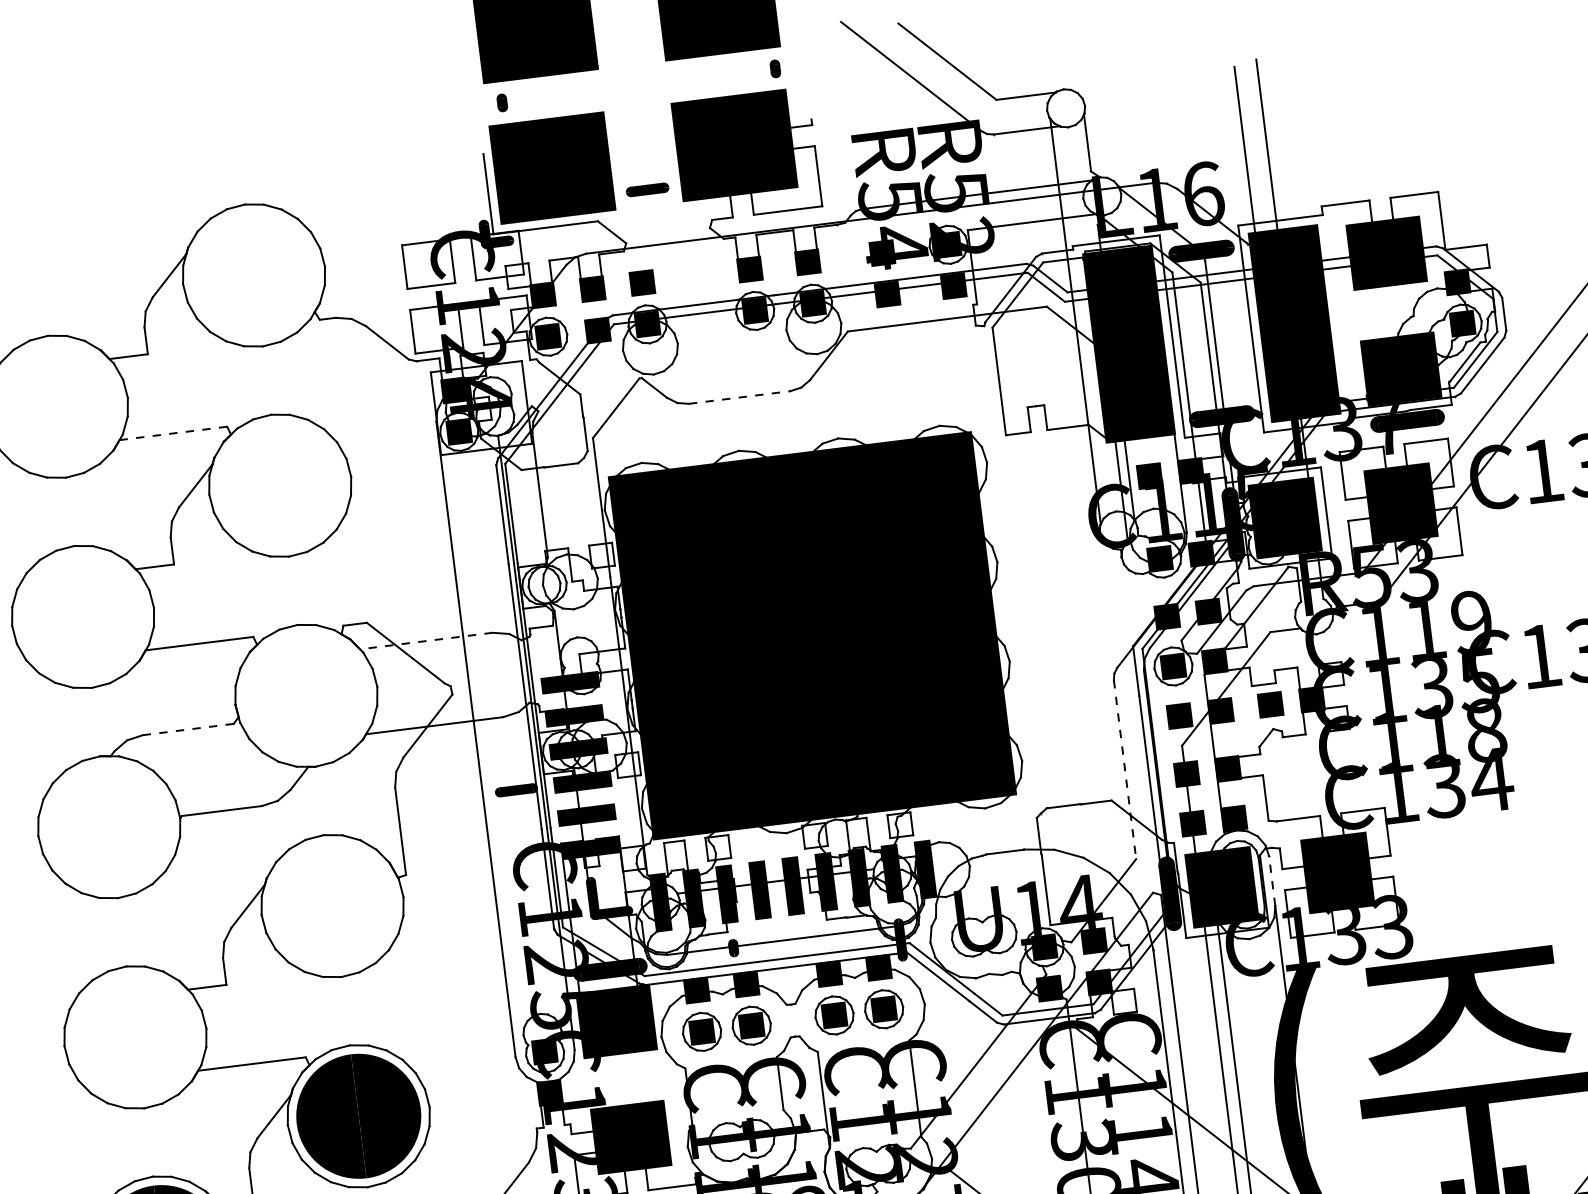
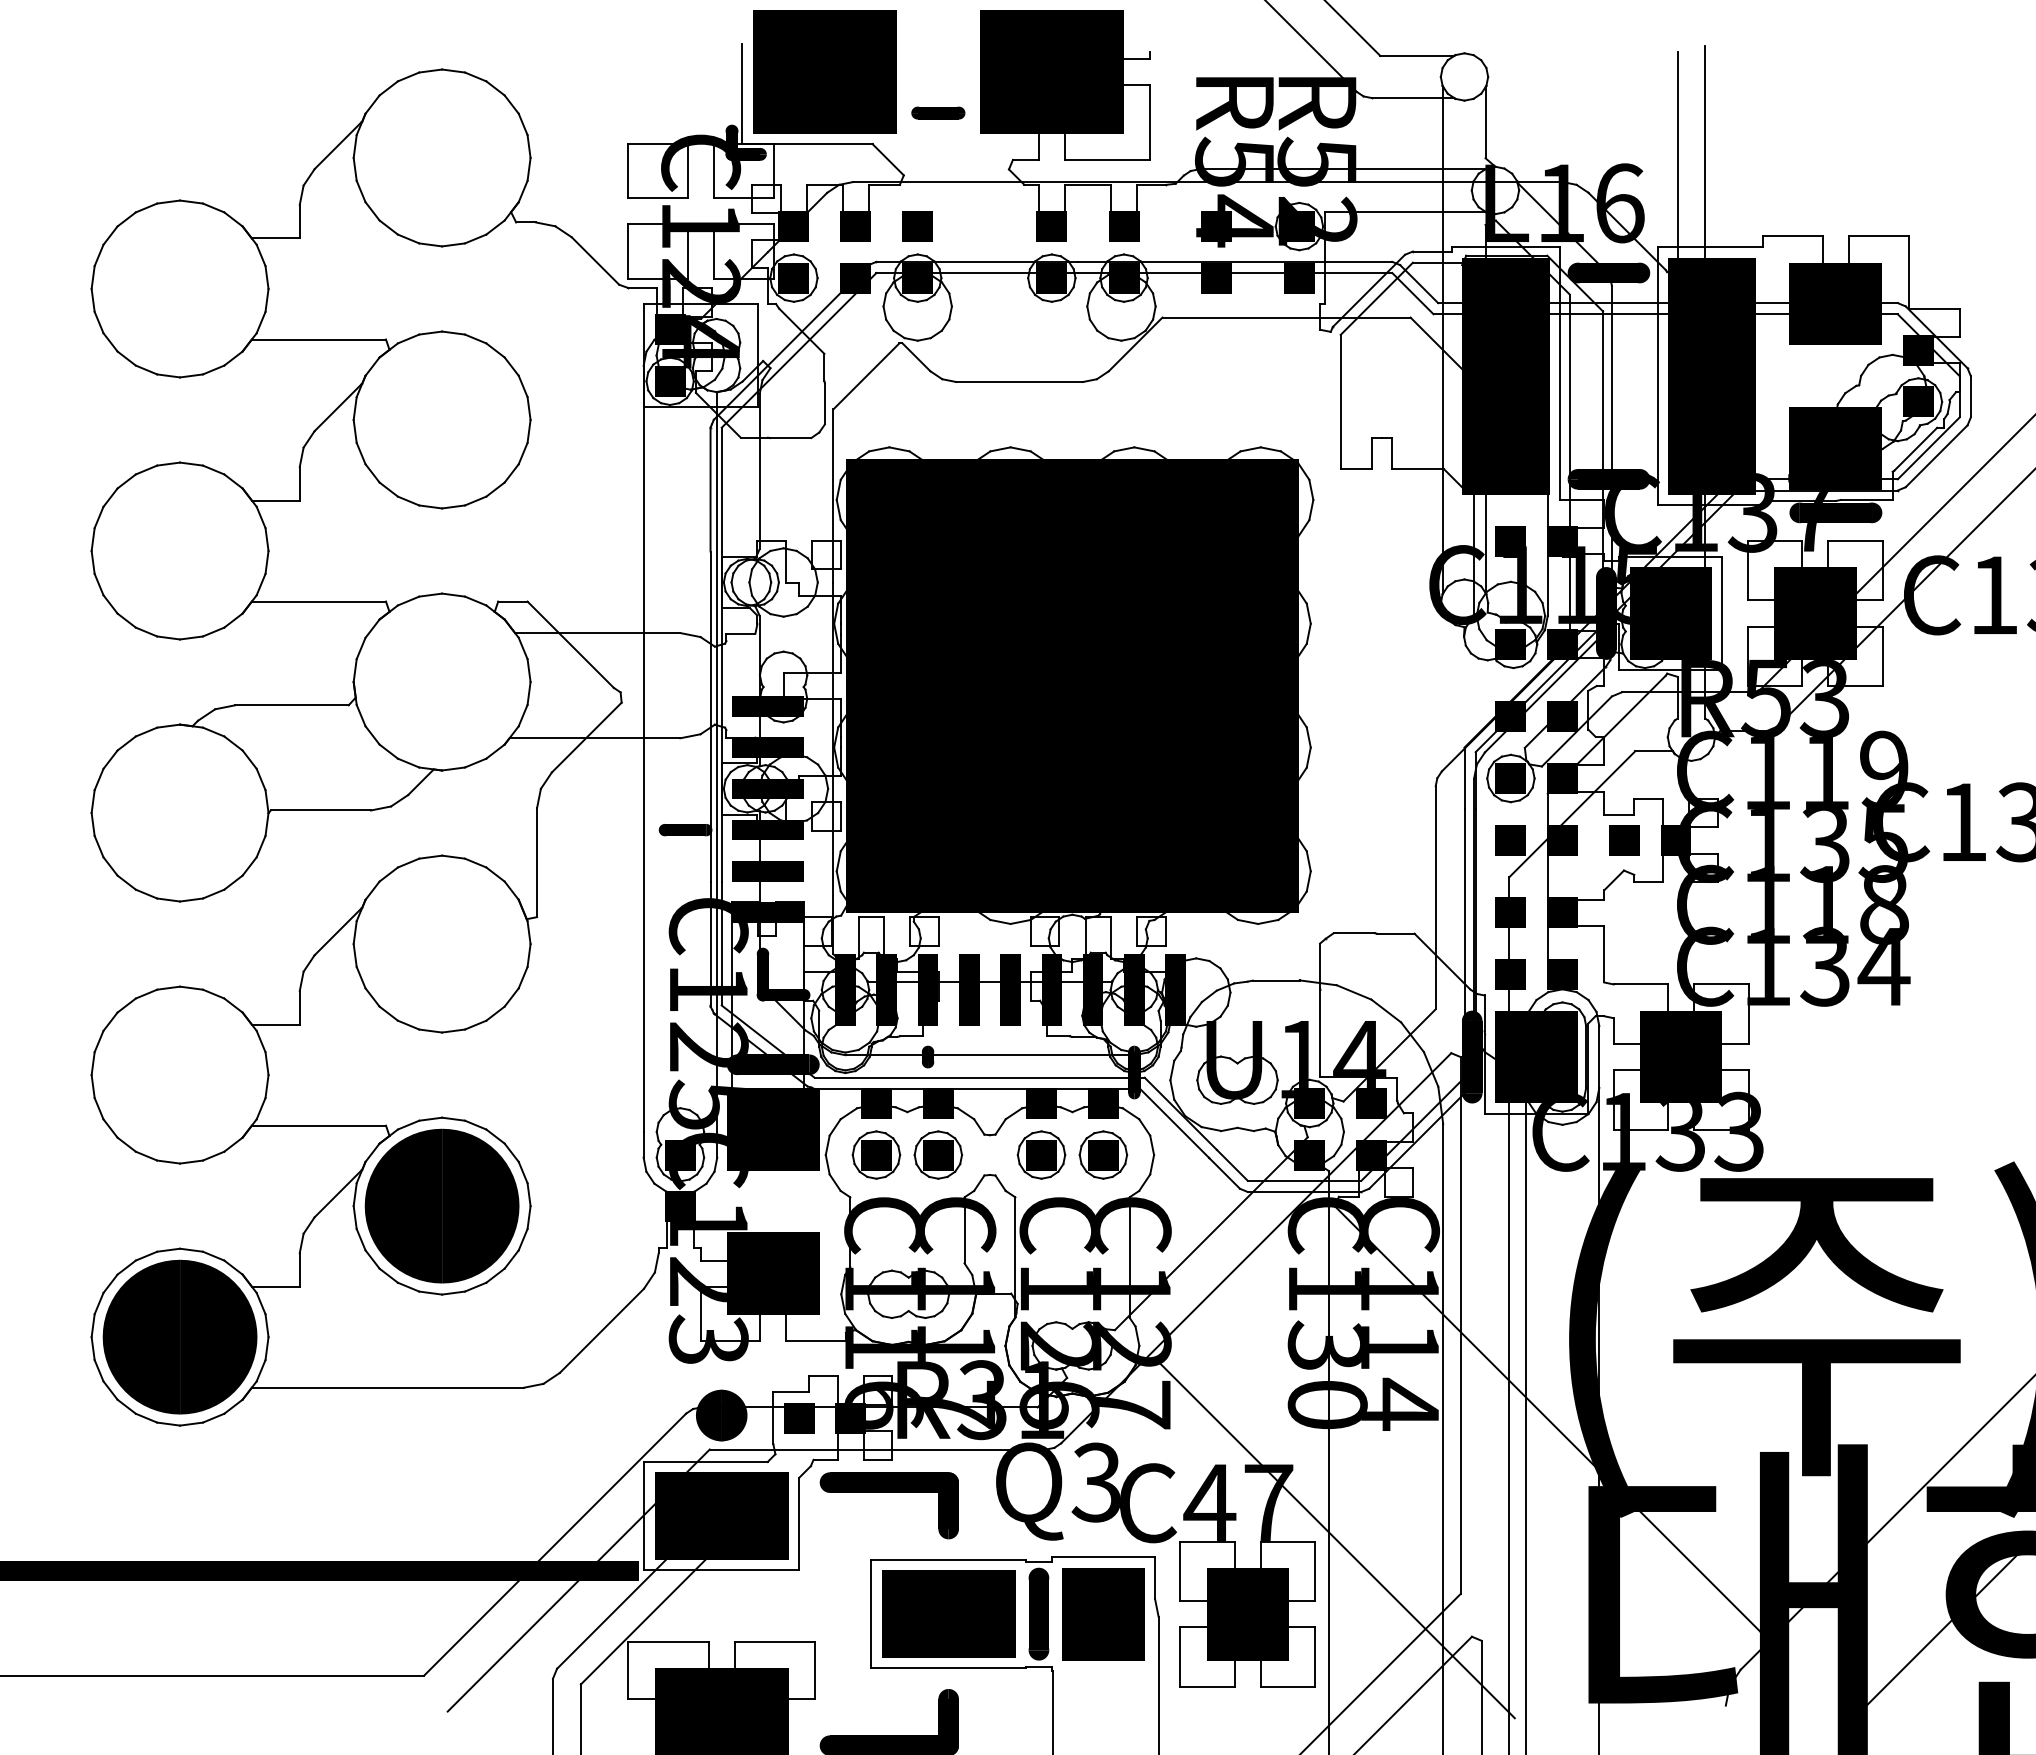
line: (740, 397) -> (1020, 382), dashed -> solid
line: (173, 433) -> (319, 339), dashed -> solid
line: (426, 641) -> (597, 633), dashed -> solid
line: (188, 729) -> (292, 705), dashed -> solid
line: (1124, 769) -> (1435, 897), dashed -> solid
line: (1272, 881) -> (1599, 1057), dashed -> solid

